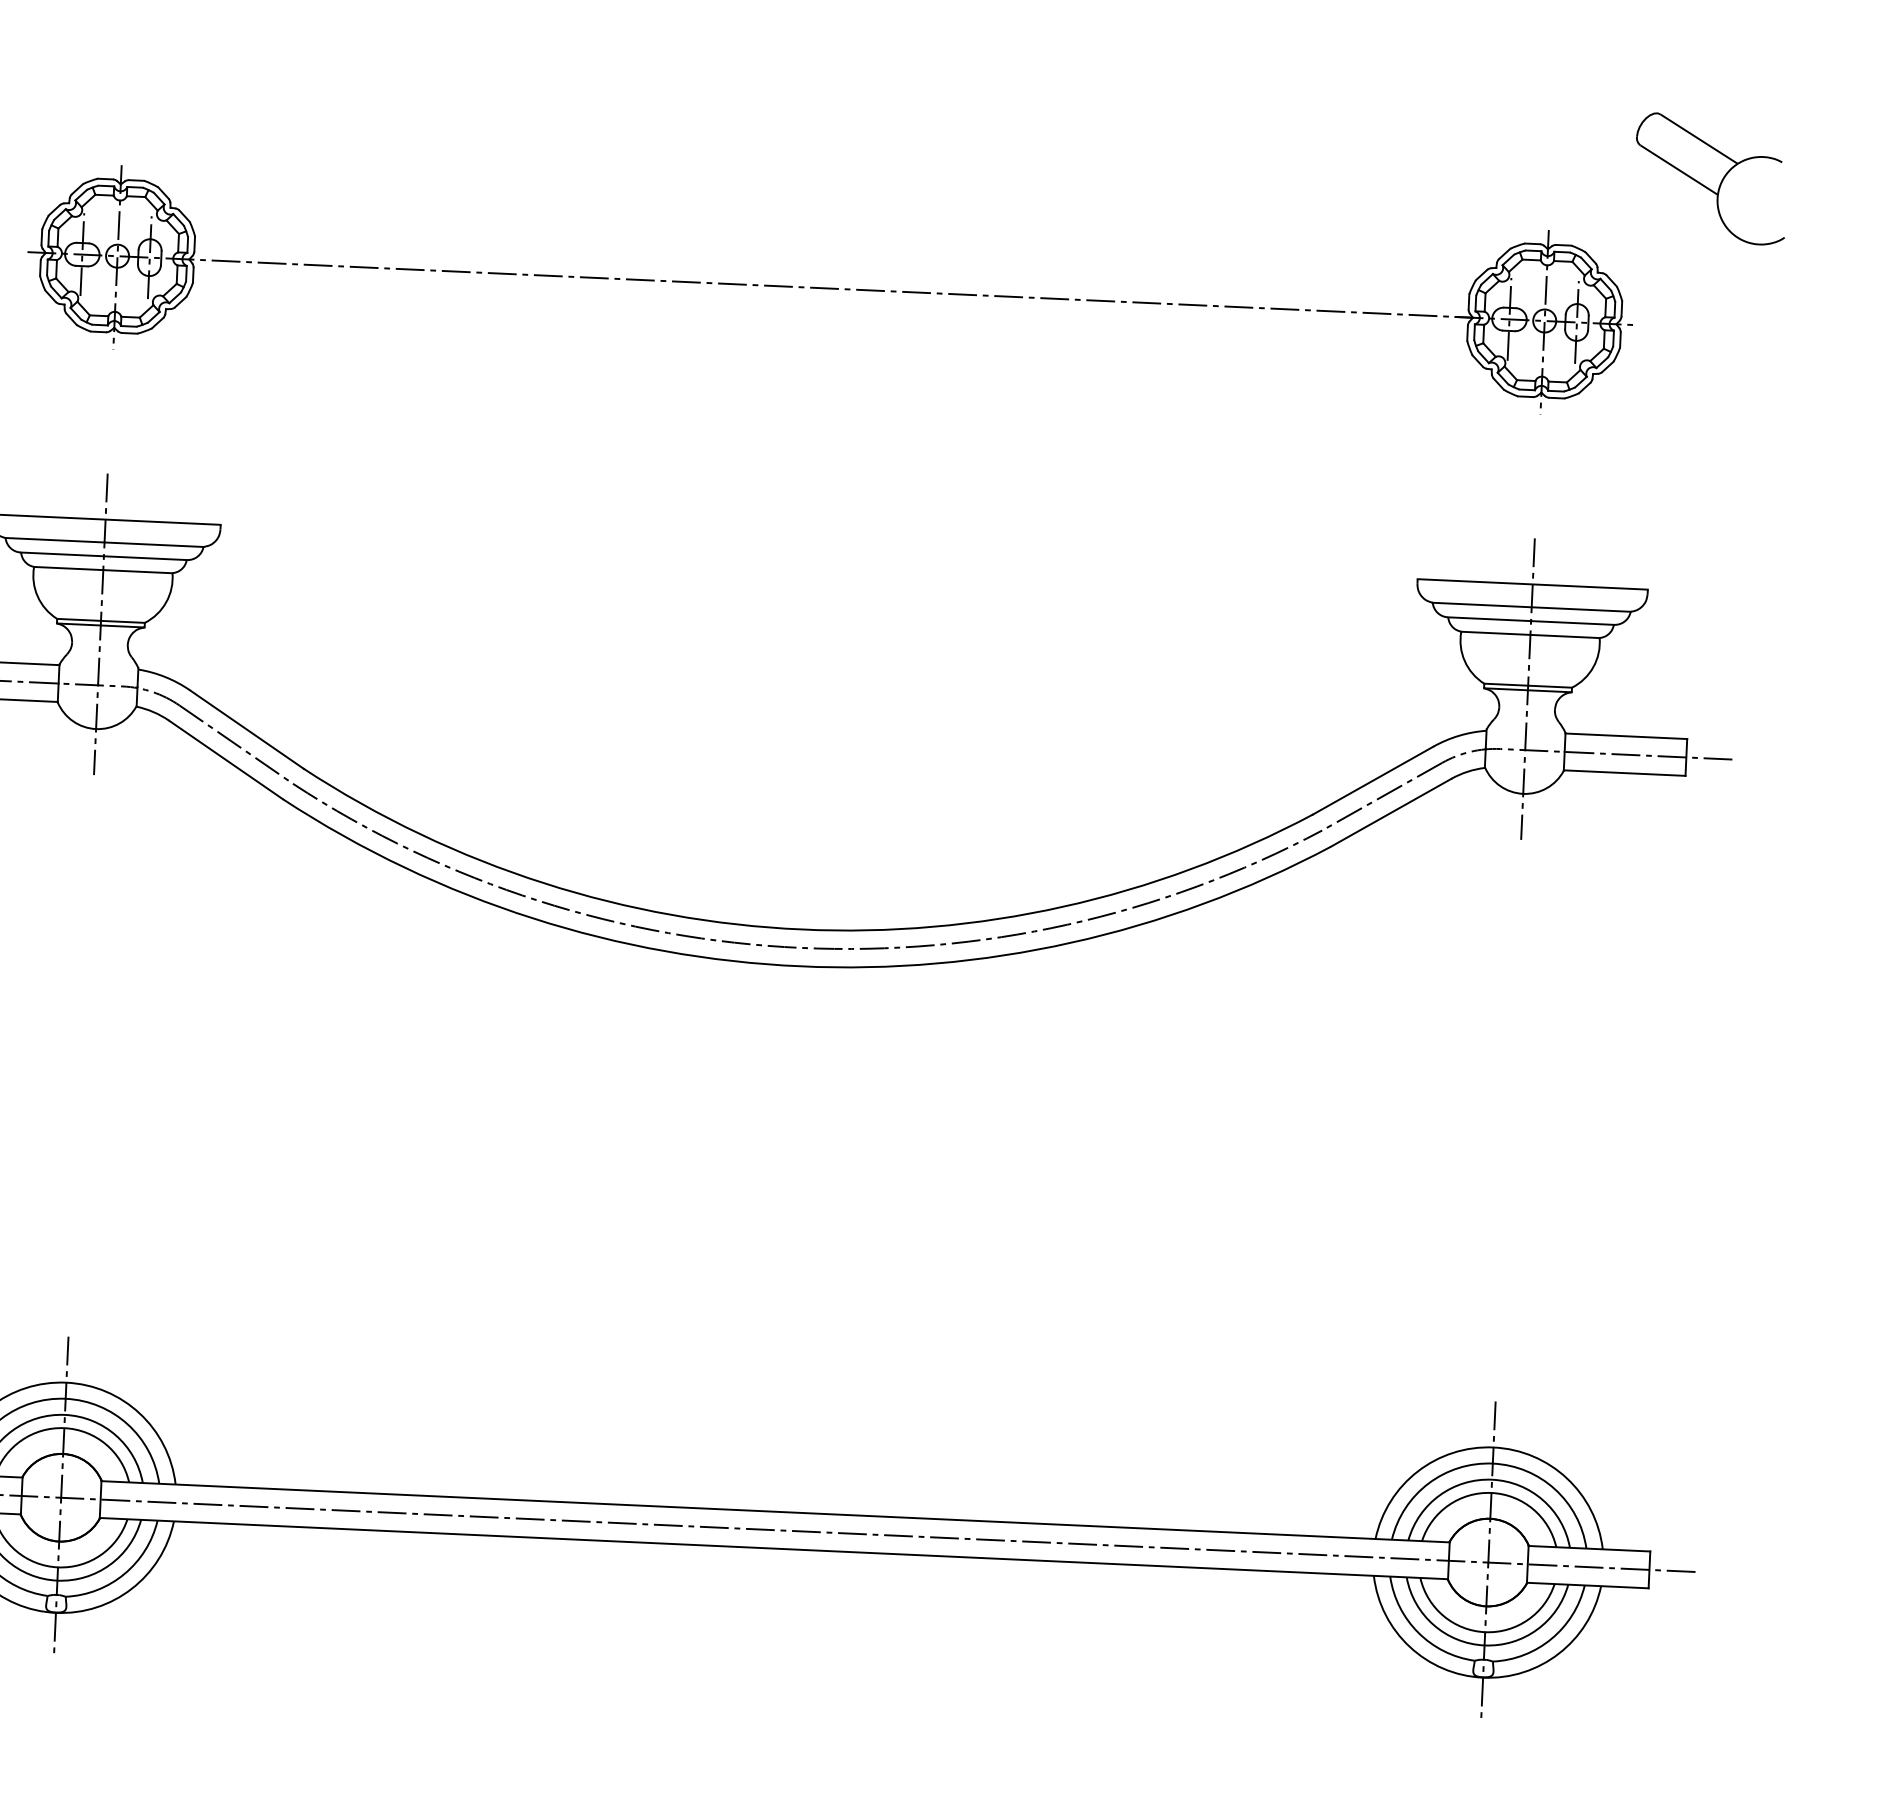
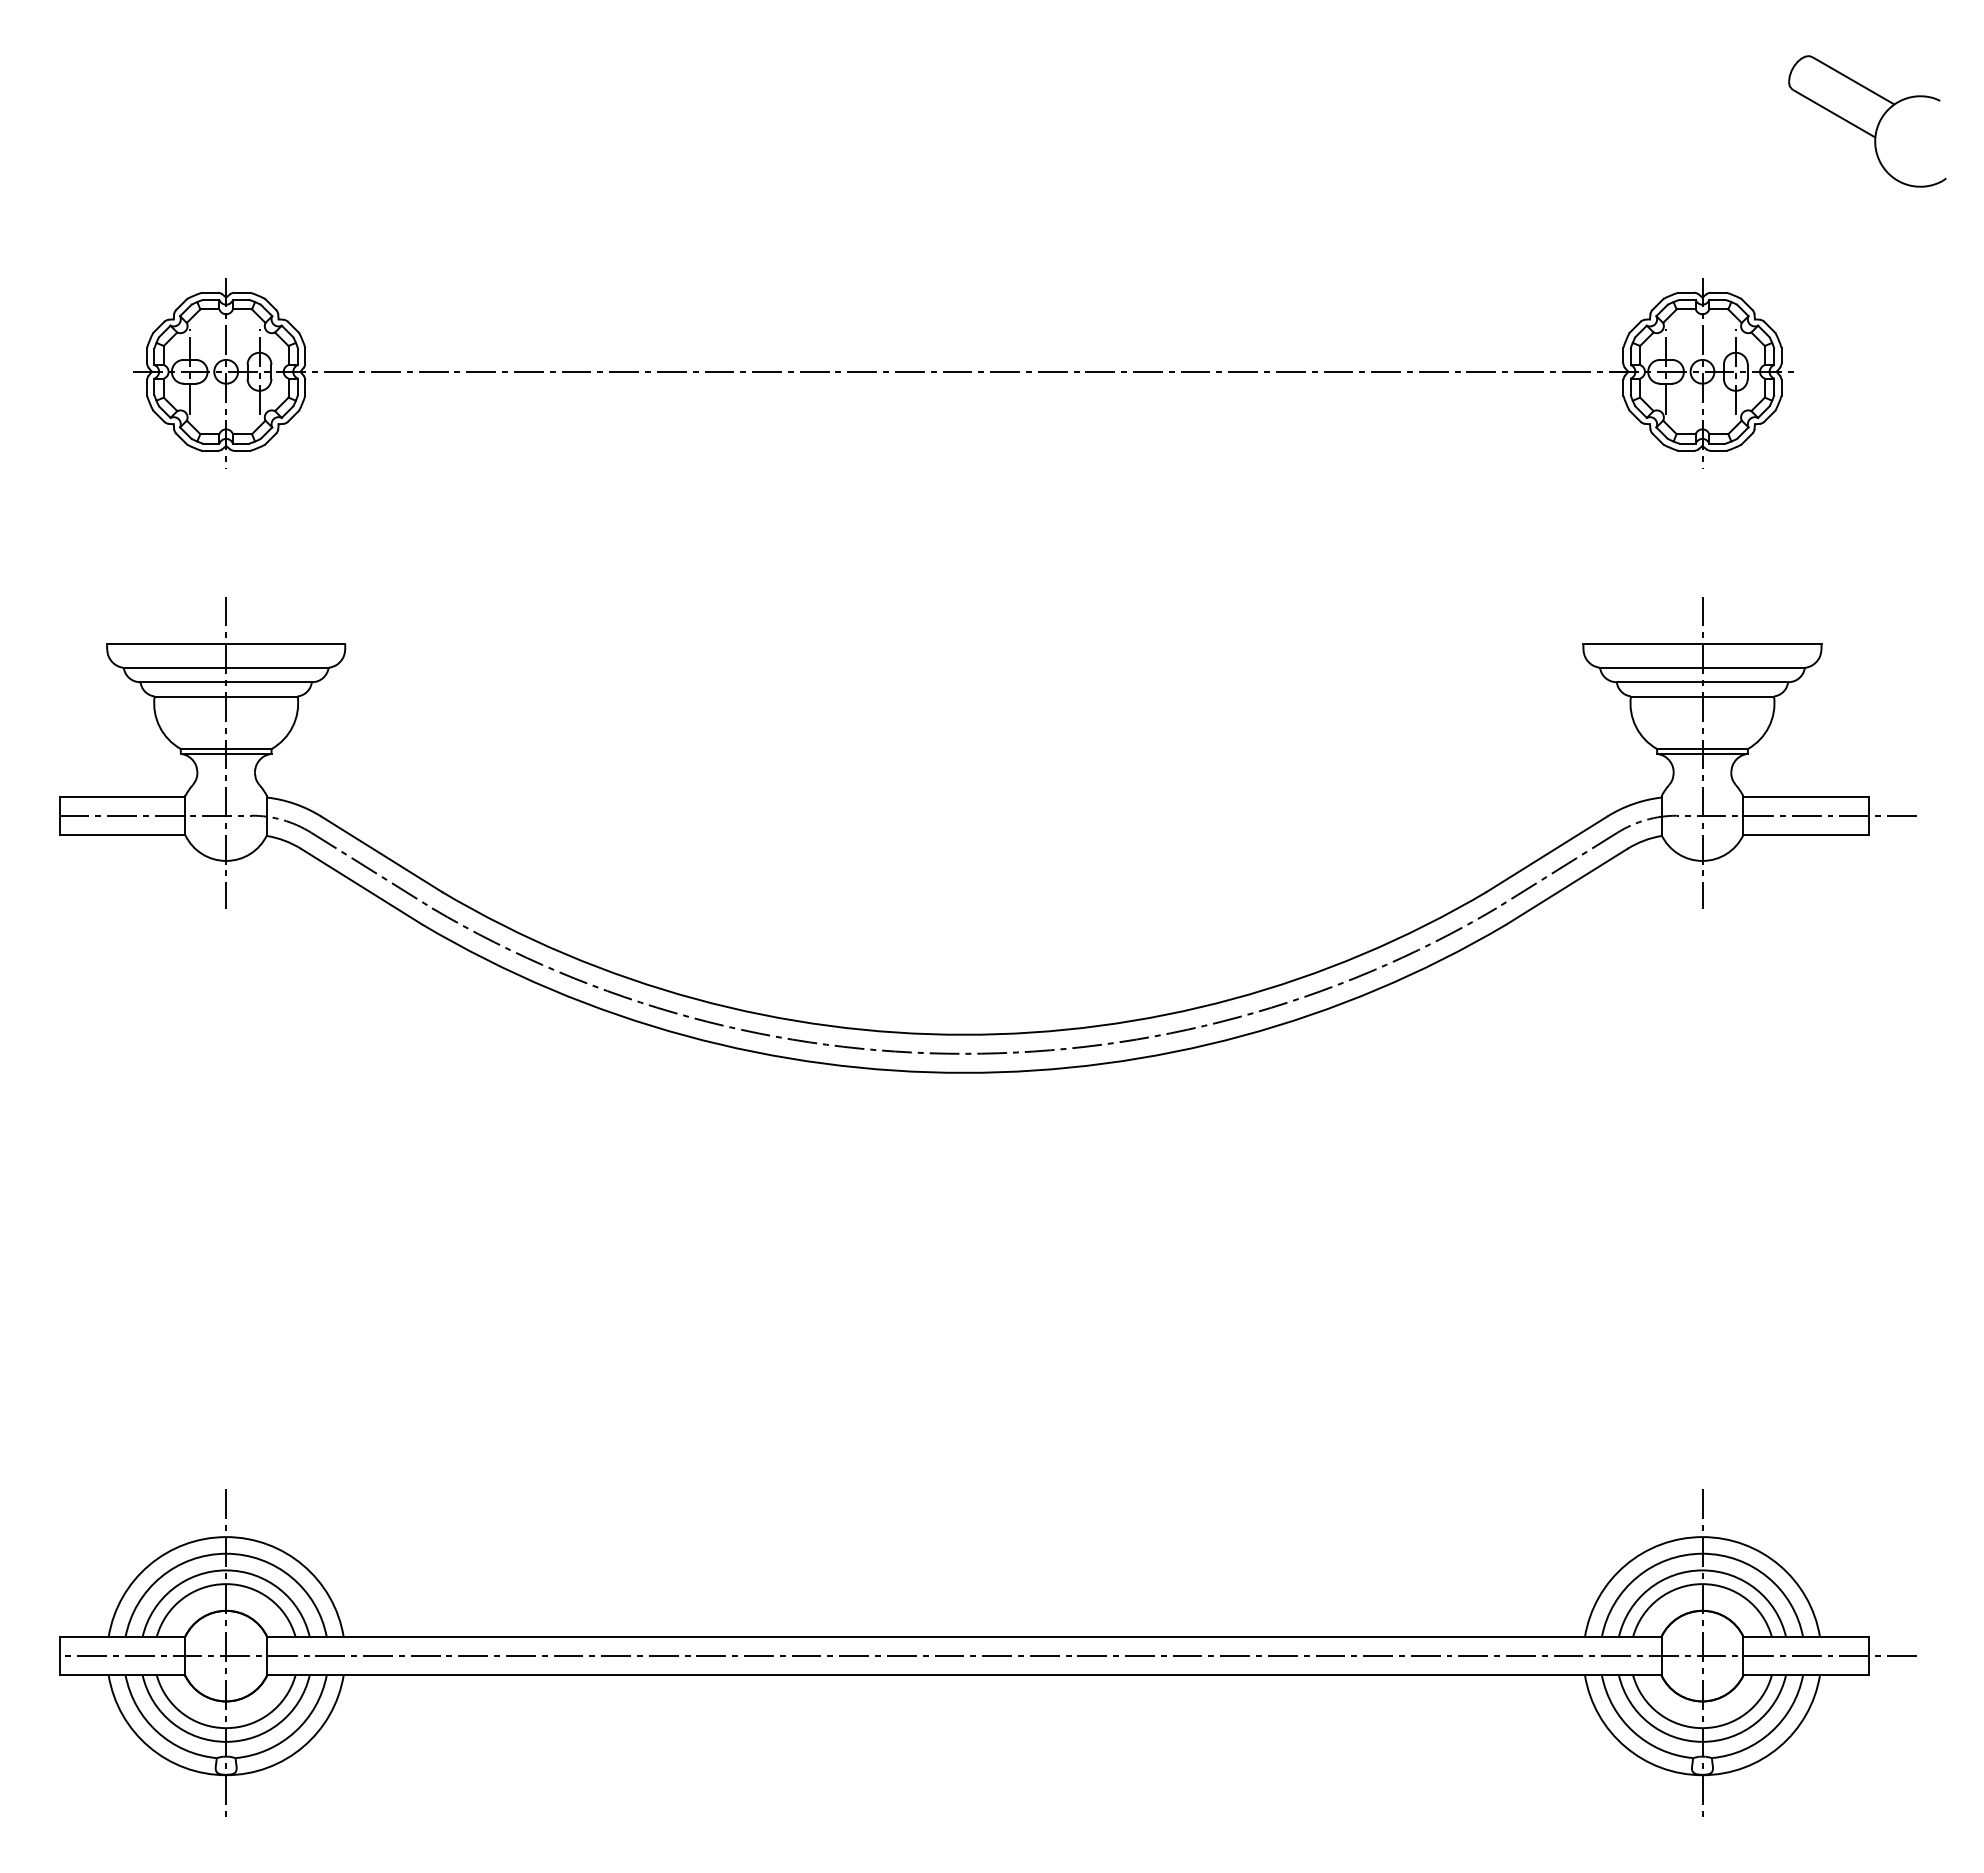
part: (1711, 179) -> (1867, 121), moved

